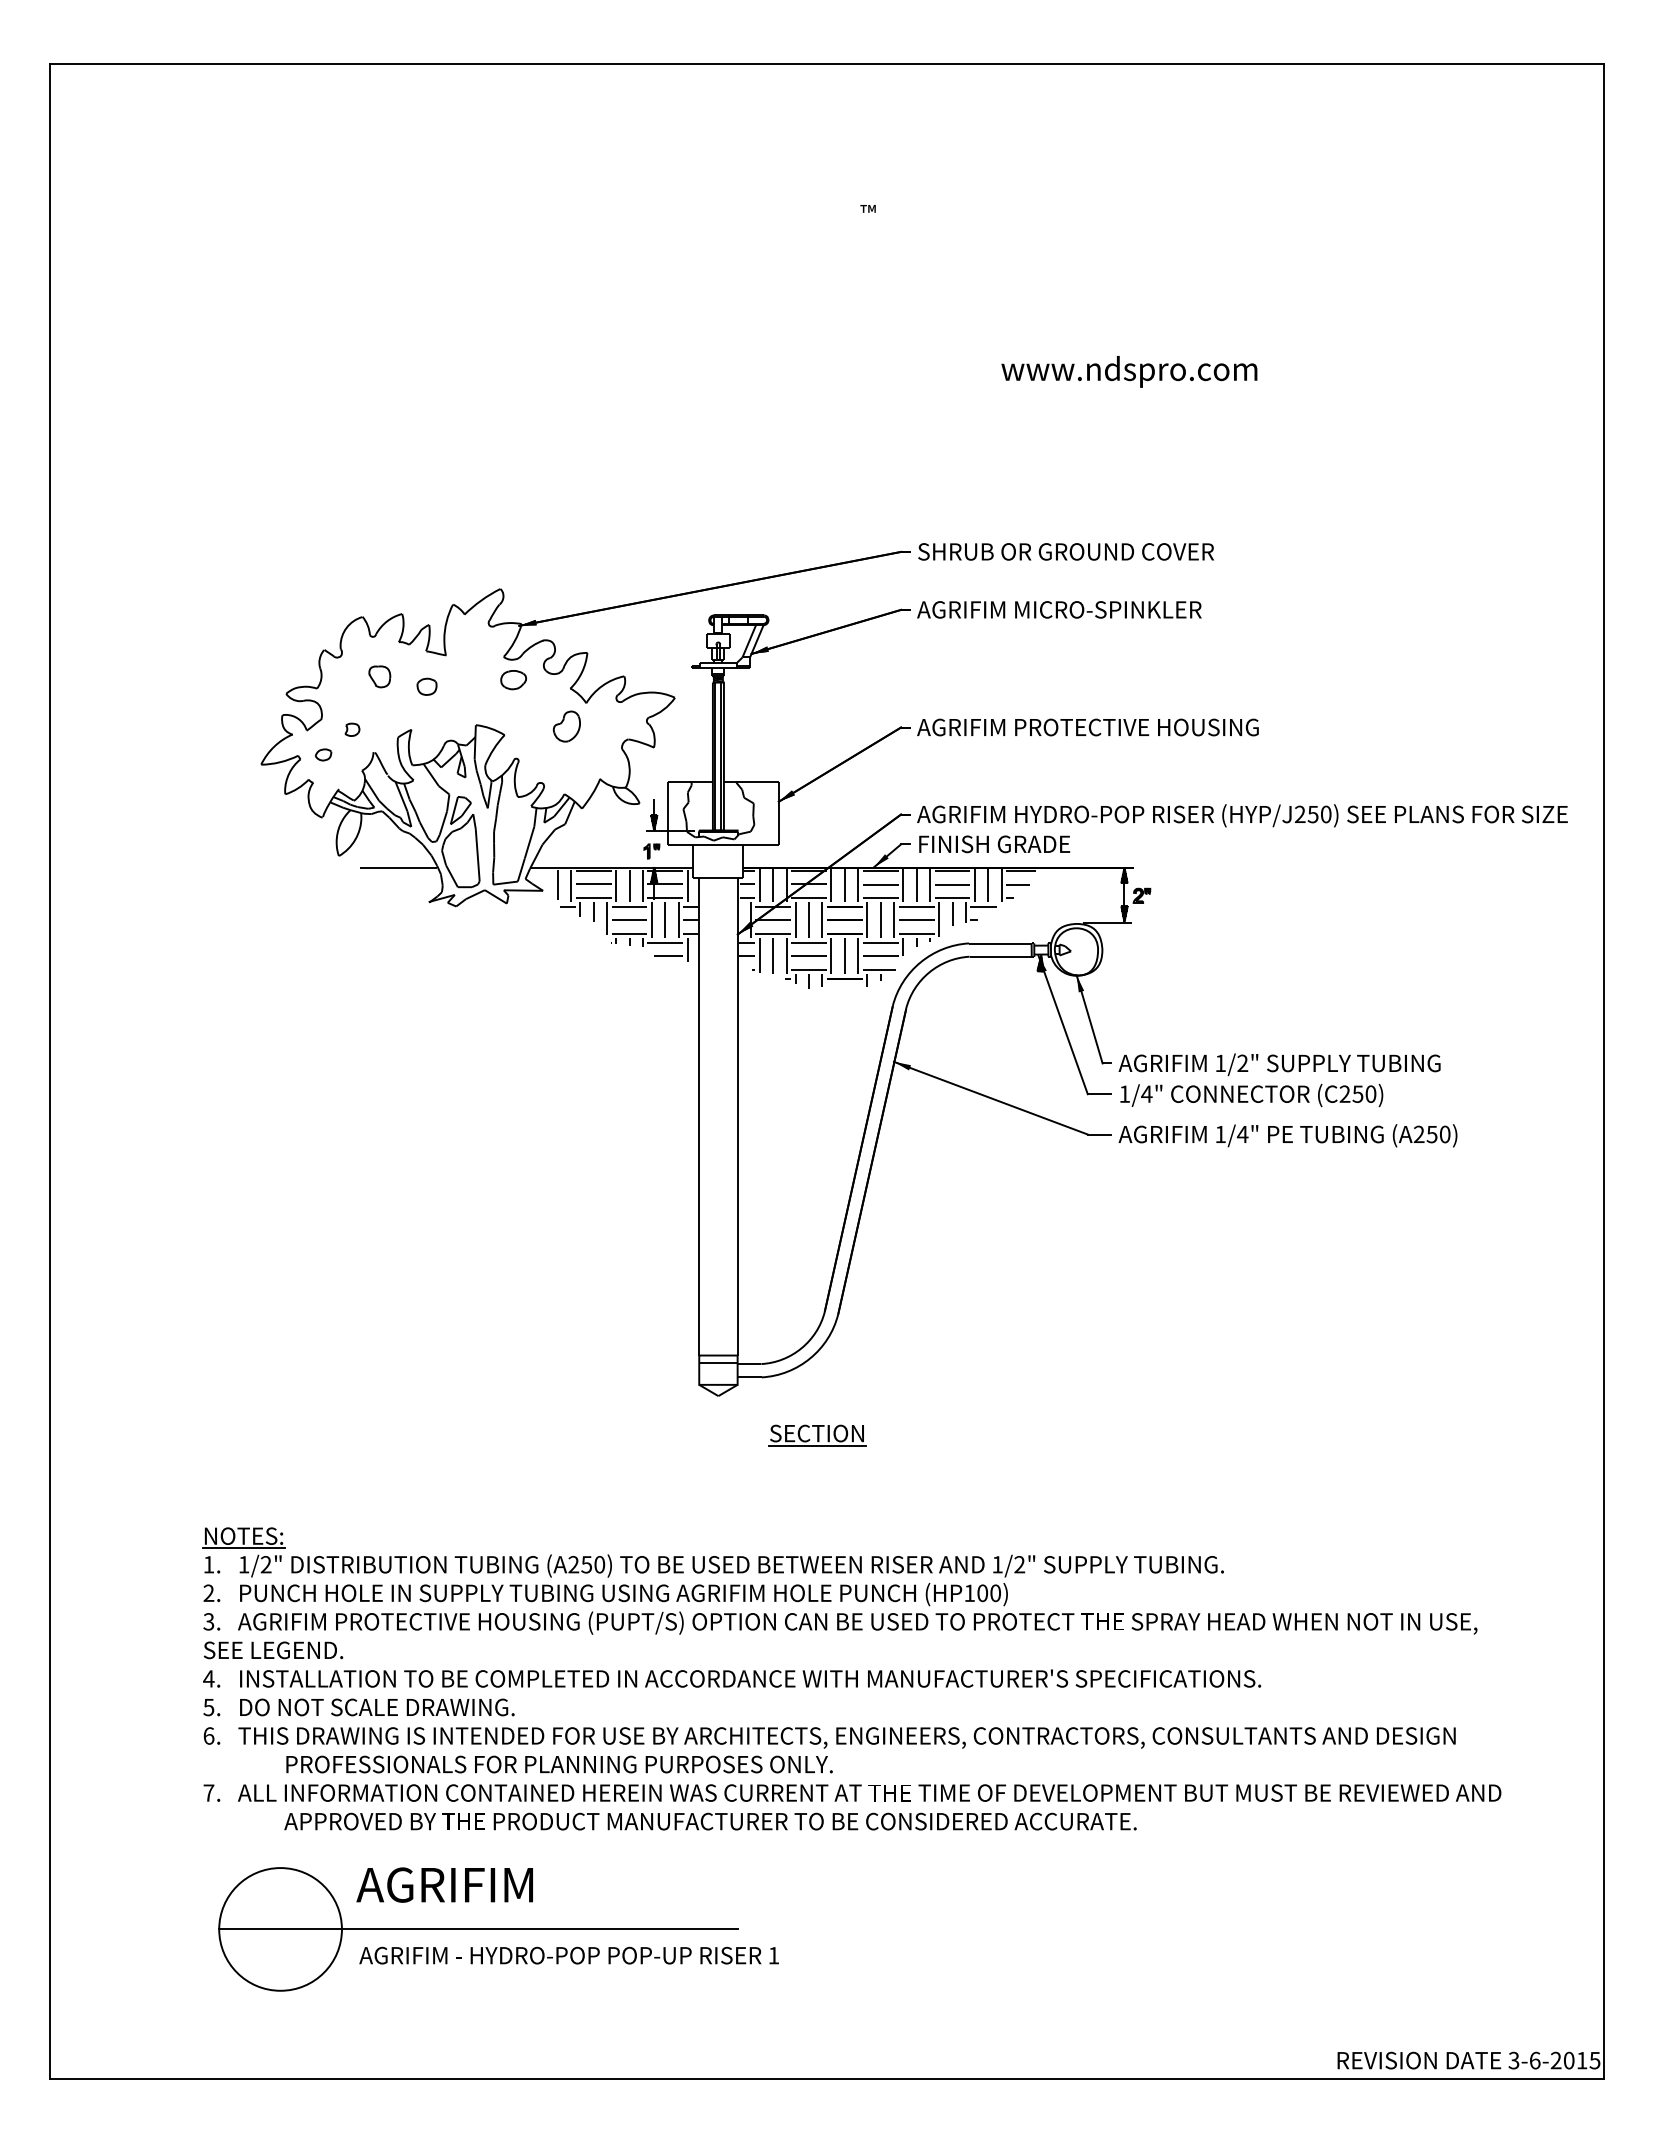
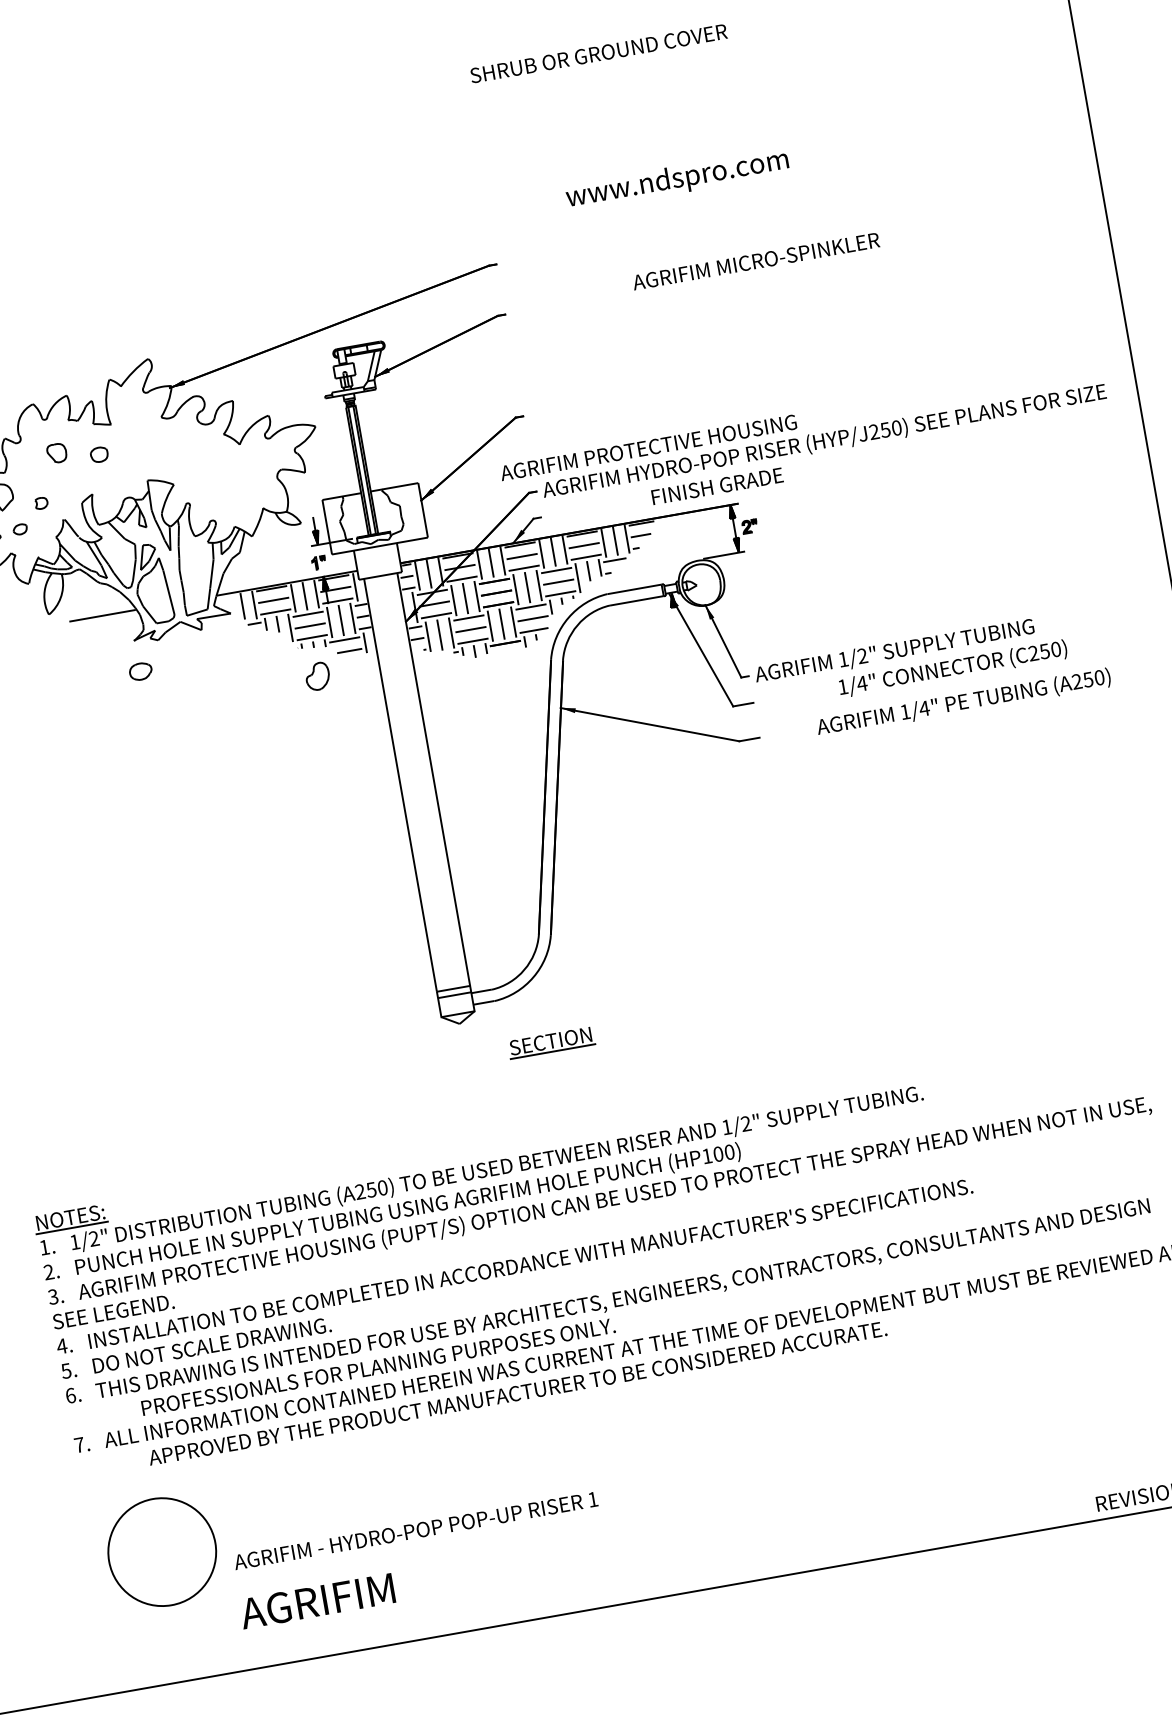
text: (1129, 371) -> (677, 179), moved
text: (1065, 551) -> (598, 53), moved
text: (1059, 609) -> (756, 261), moved
part: (513, 680) -> (140, 671), moved
part: (566, 726) -> (317, 676), moved
text: (1087, 727) -> (648, 447), moved
text: (994, 844) -> (717, 486), moved
text: (1251, 1095) -> (952, 668), moved
text: (1287, 1135) -> (963, 702), moved
text: (444, 1884) -> (317, 1600), moved
line: (478, 1929) -> (333, 1522), removed

